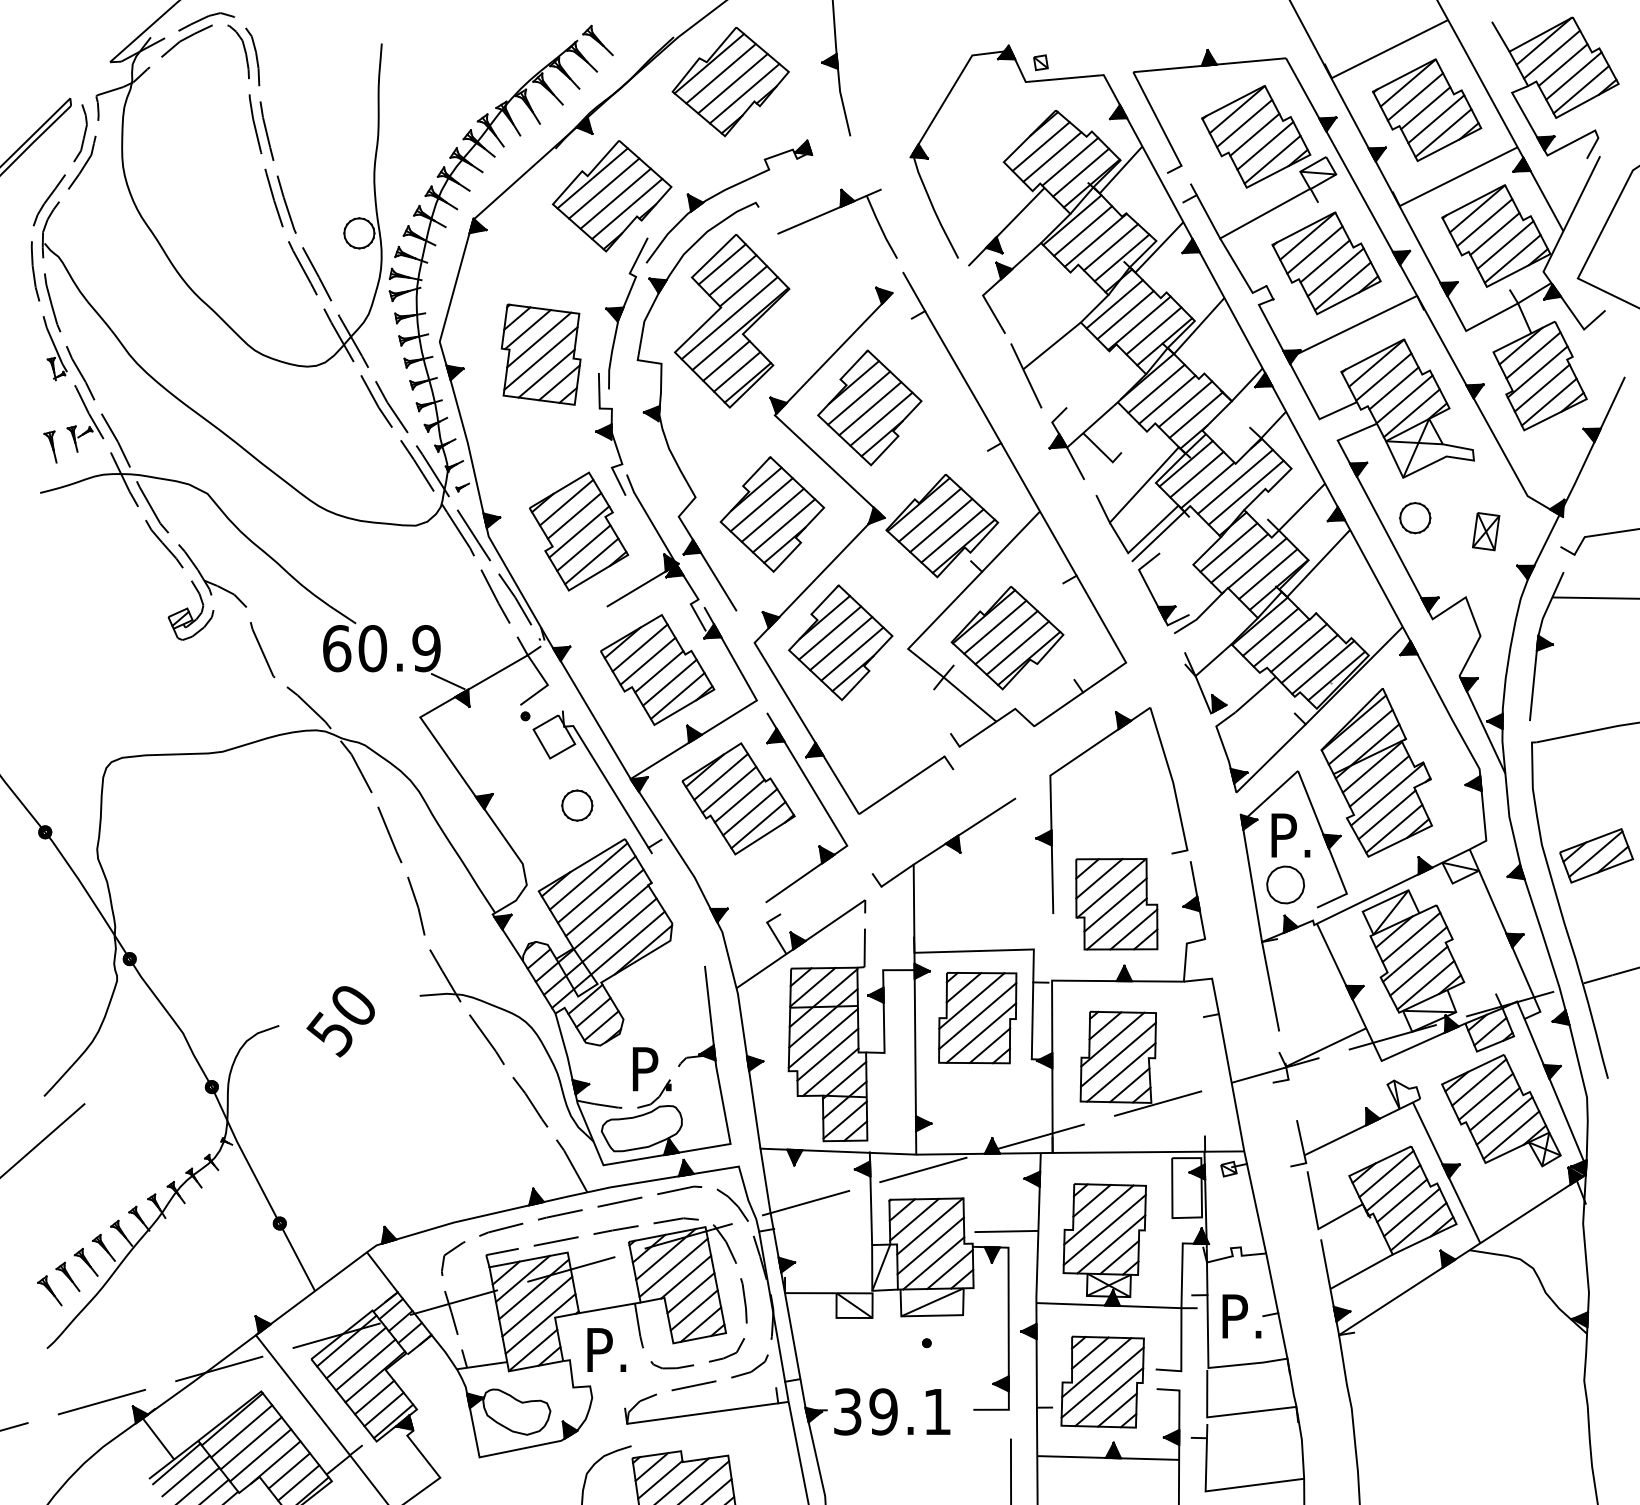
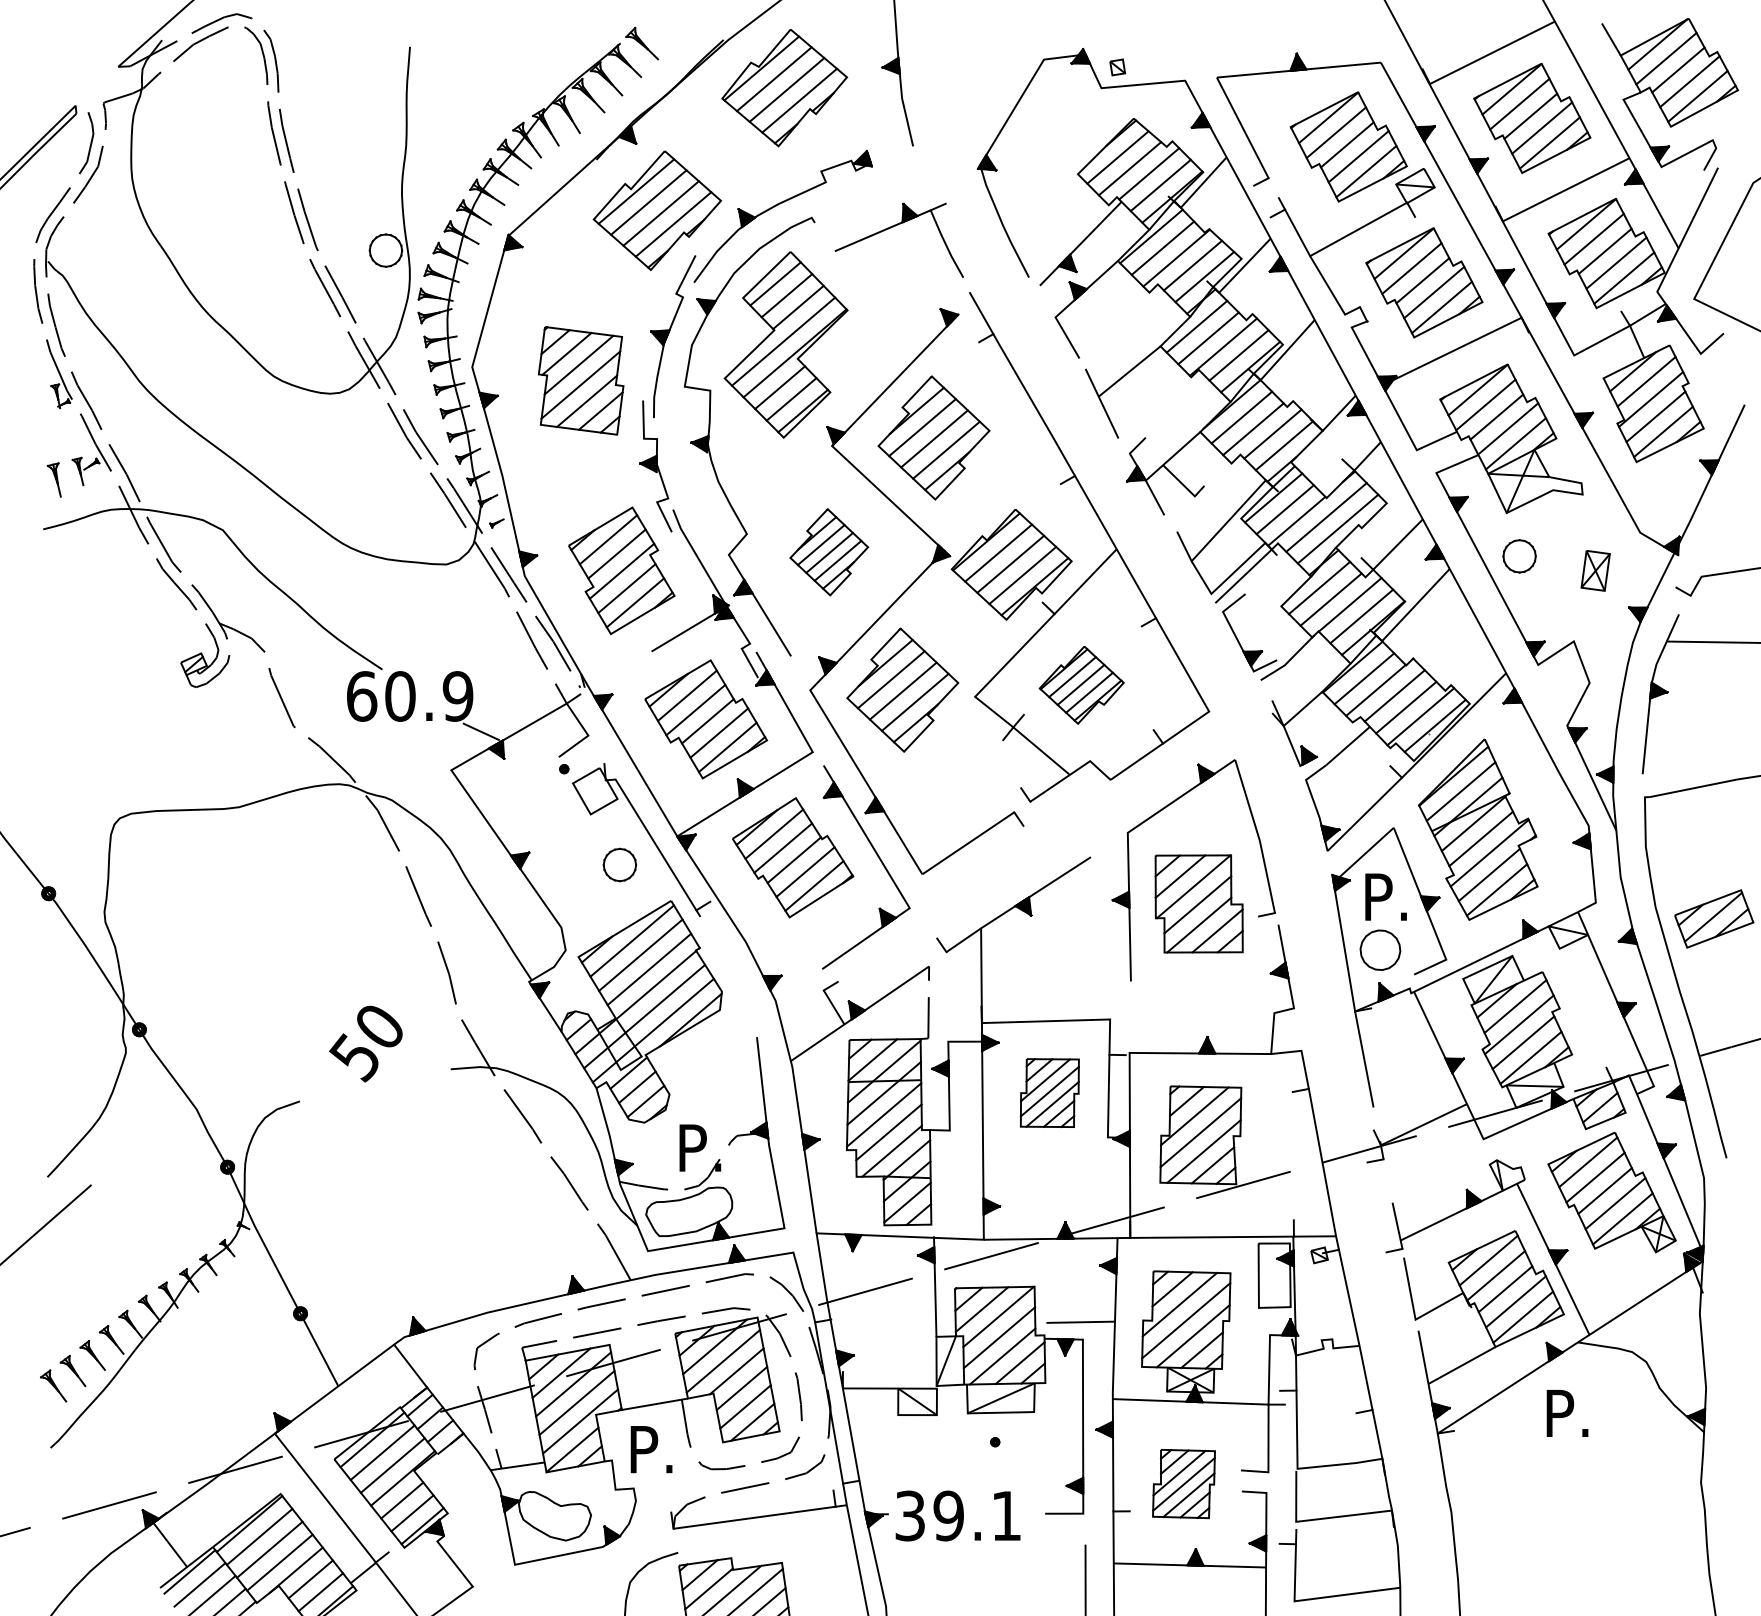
part: (771, 513) -> (828, 551), size x0.7
part: (1007, 638) -> (1081, 685), size x0.7
part: (1116, 903) -> (1198, 903), moved
part: (977, 1017) -> (1049, 1092), size x0.7
text: (340, 1021) -> (365, 1043), moved
text: (1241, 1316) -> (1567, 1413), moved
part: (1102, 1381) -> (1183, 1483), size x0.7

